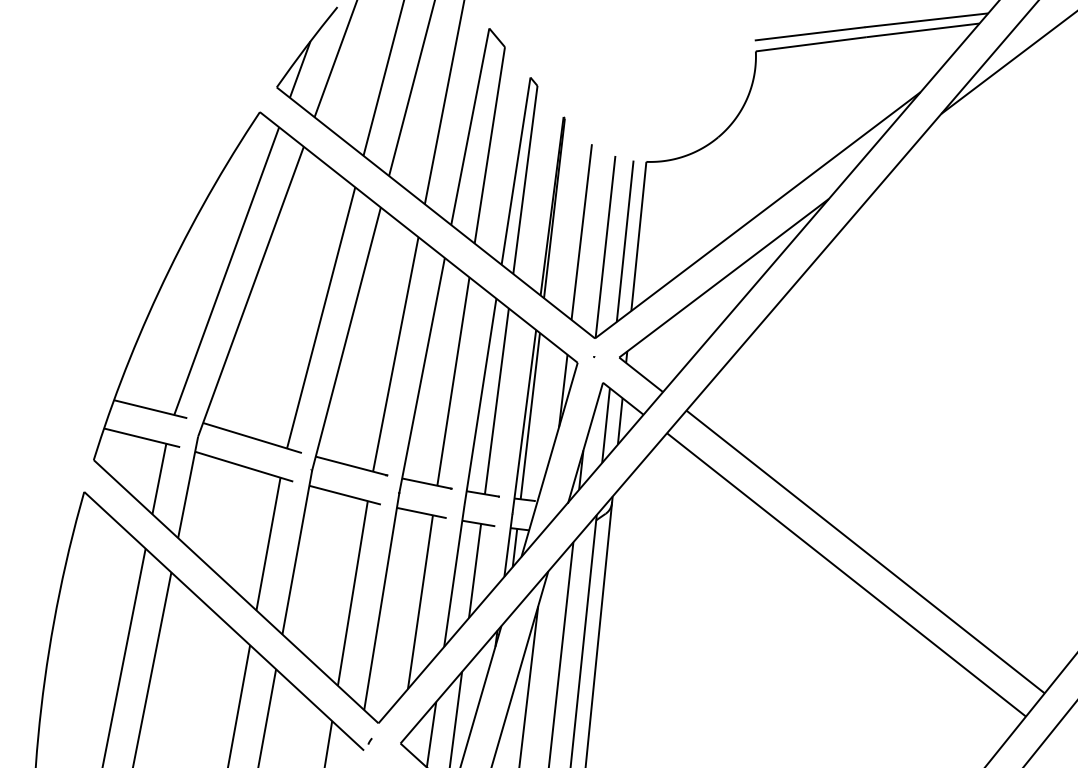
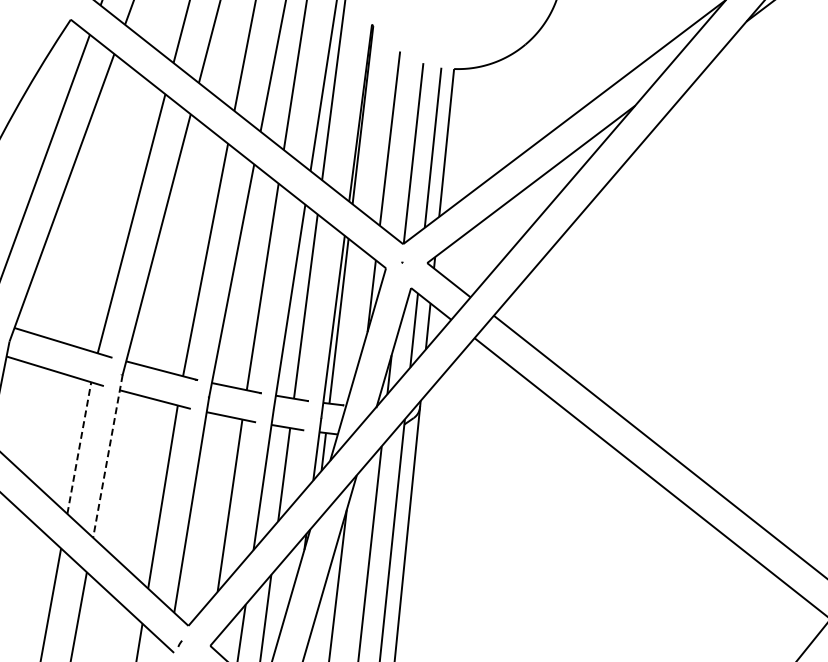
line: (268, 543) -> (79, 447), solid -> dashed
line: (297, 553) -> (108, 457), solid -> dashed

